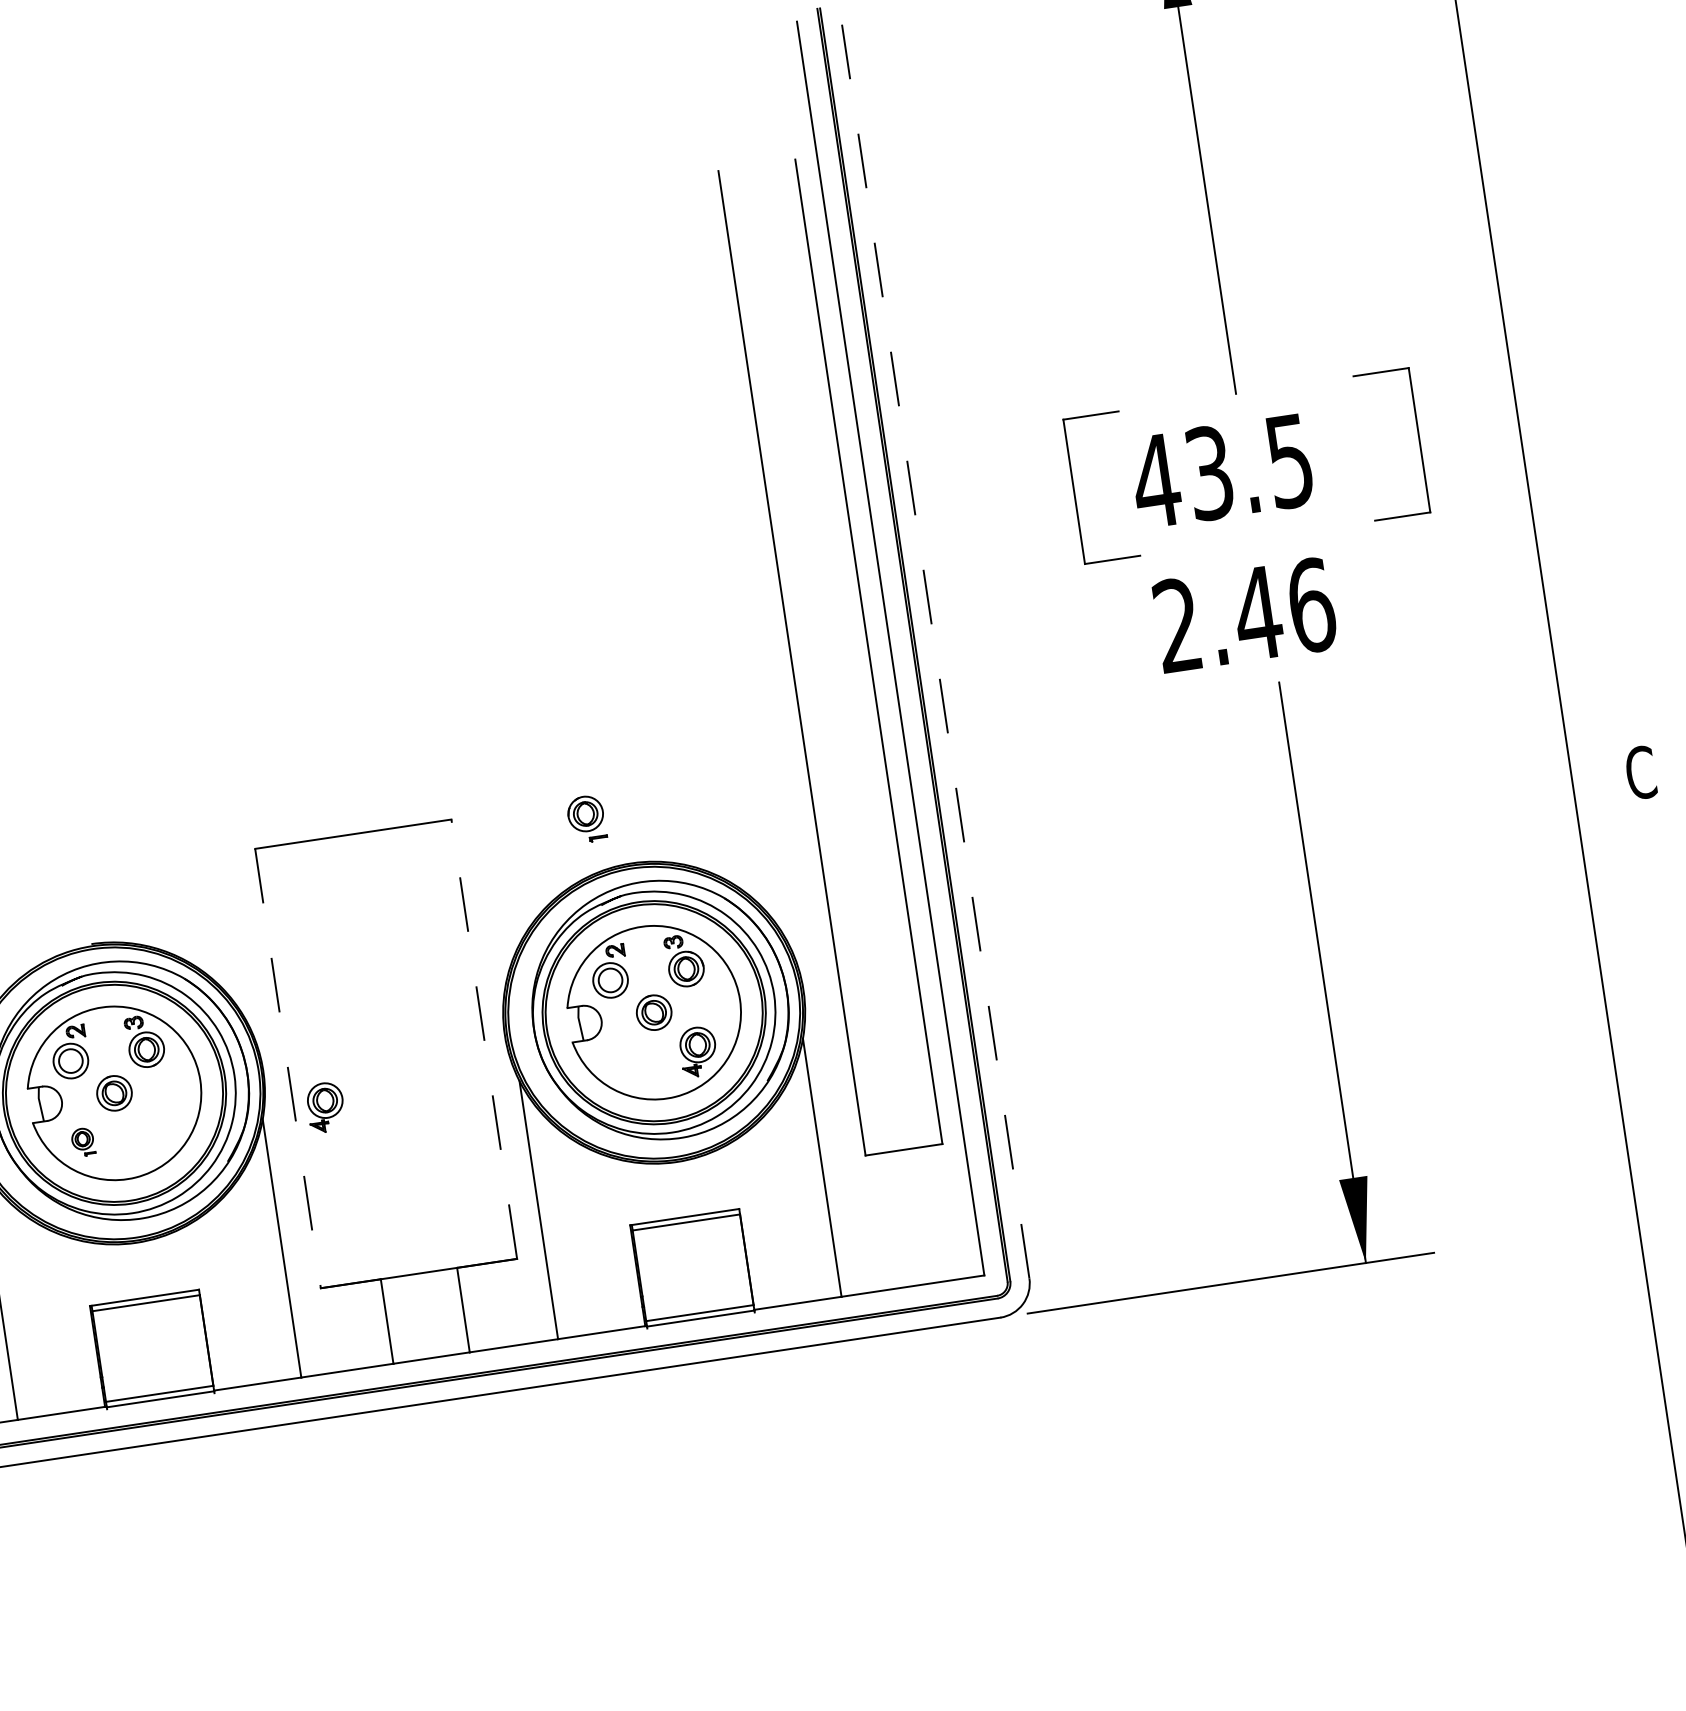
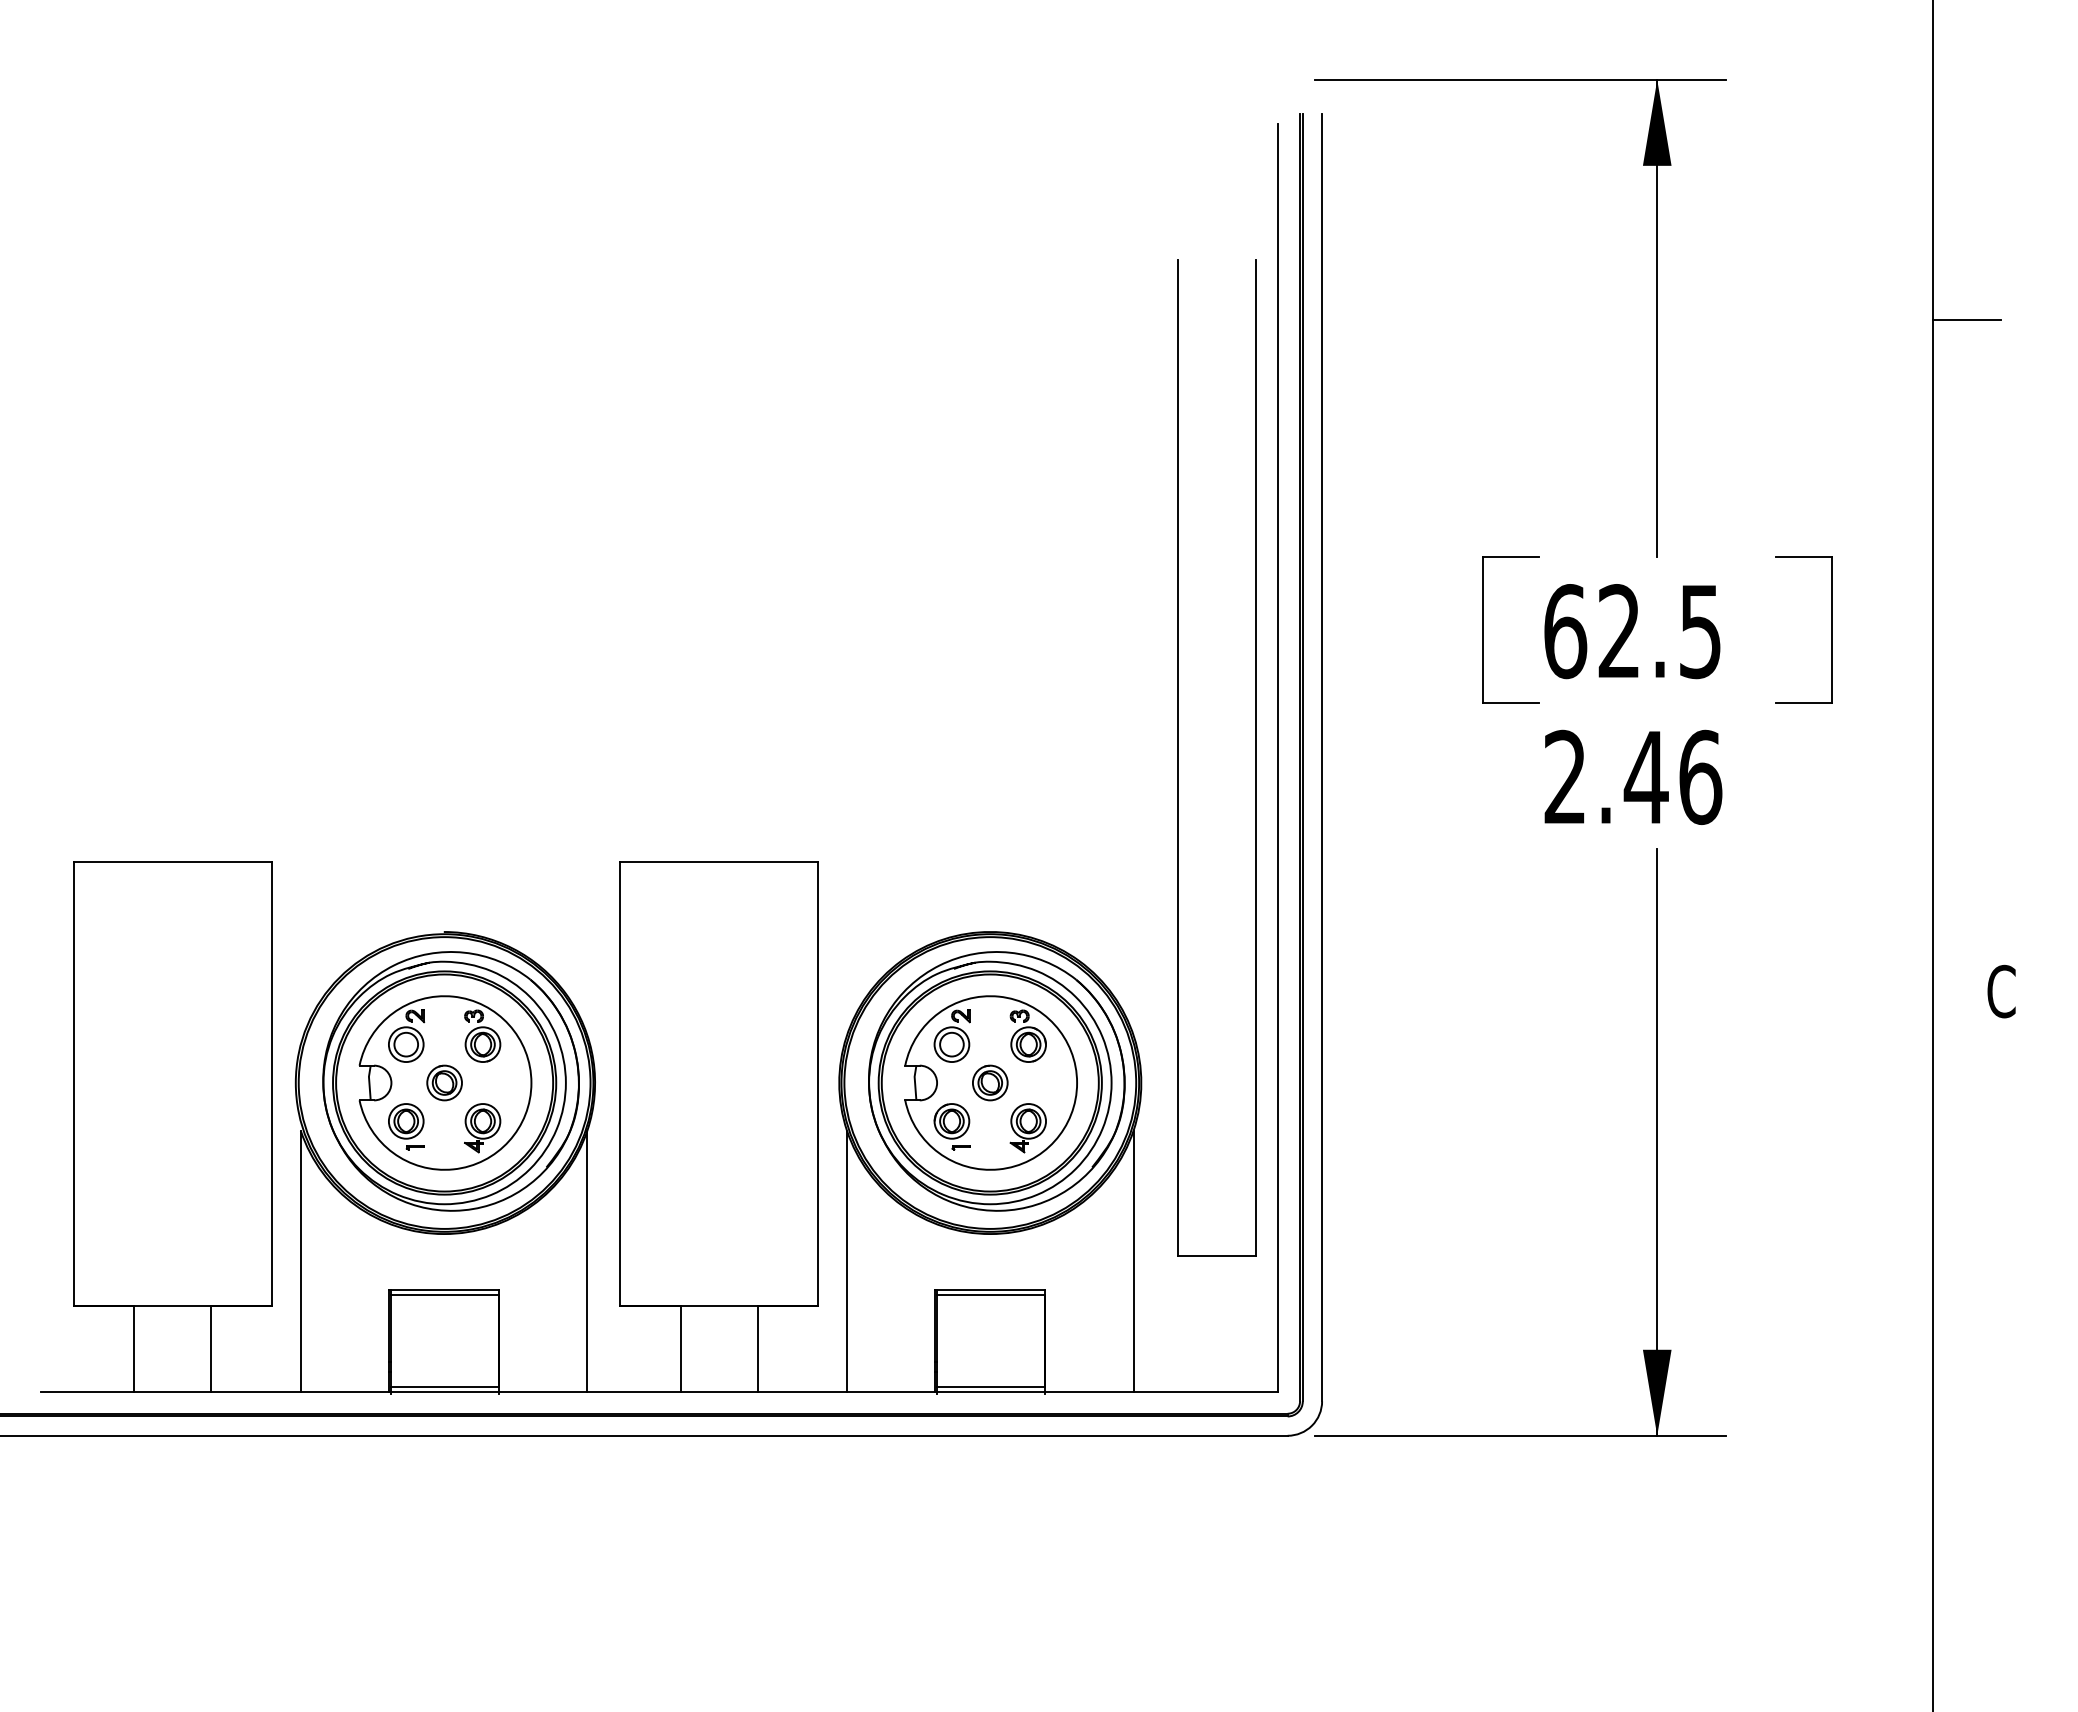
line: (1506, 114) -> (1966, 320), added
text: (1181, 477) -> (1590, 631), 43.5 -> 62.5
line: (934, 641) -> (1322, 757), dashed -> solid
part: (586, 819) -> (951, 1126), moved
line: (484, 1038) -> (818, 1083), dashed -> solid
line: (287, 1068) -> (619, 1084), dashed -> solid
part: (325, 1107) -> (482, 1128), moved
part: (83, 1142) -> (406, 1126), size x1.67

